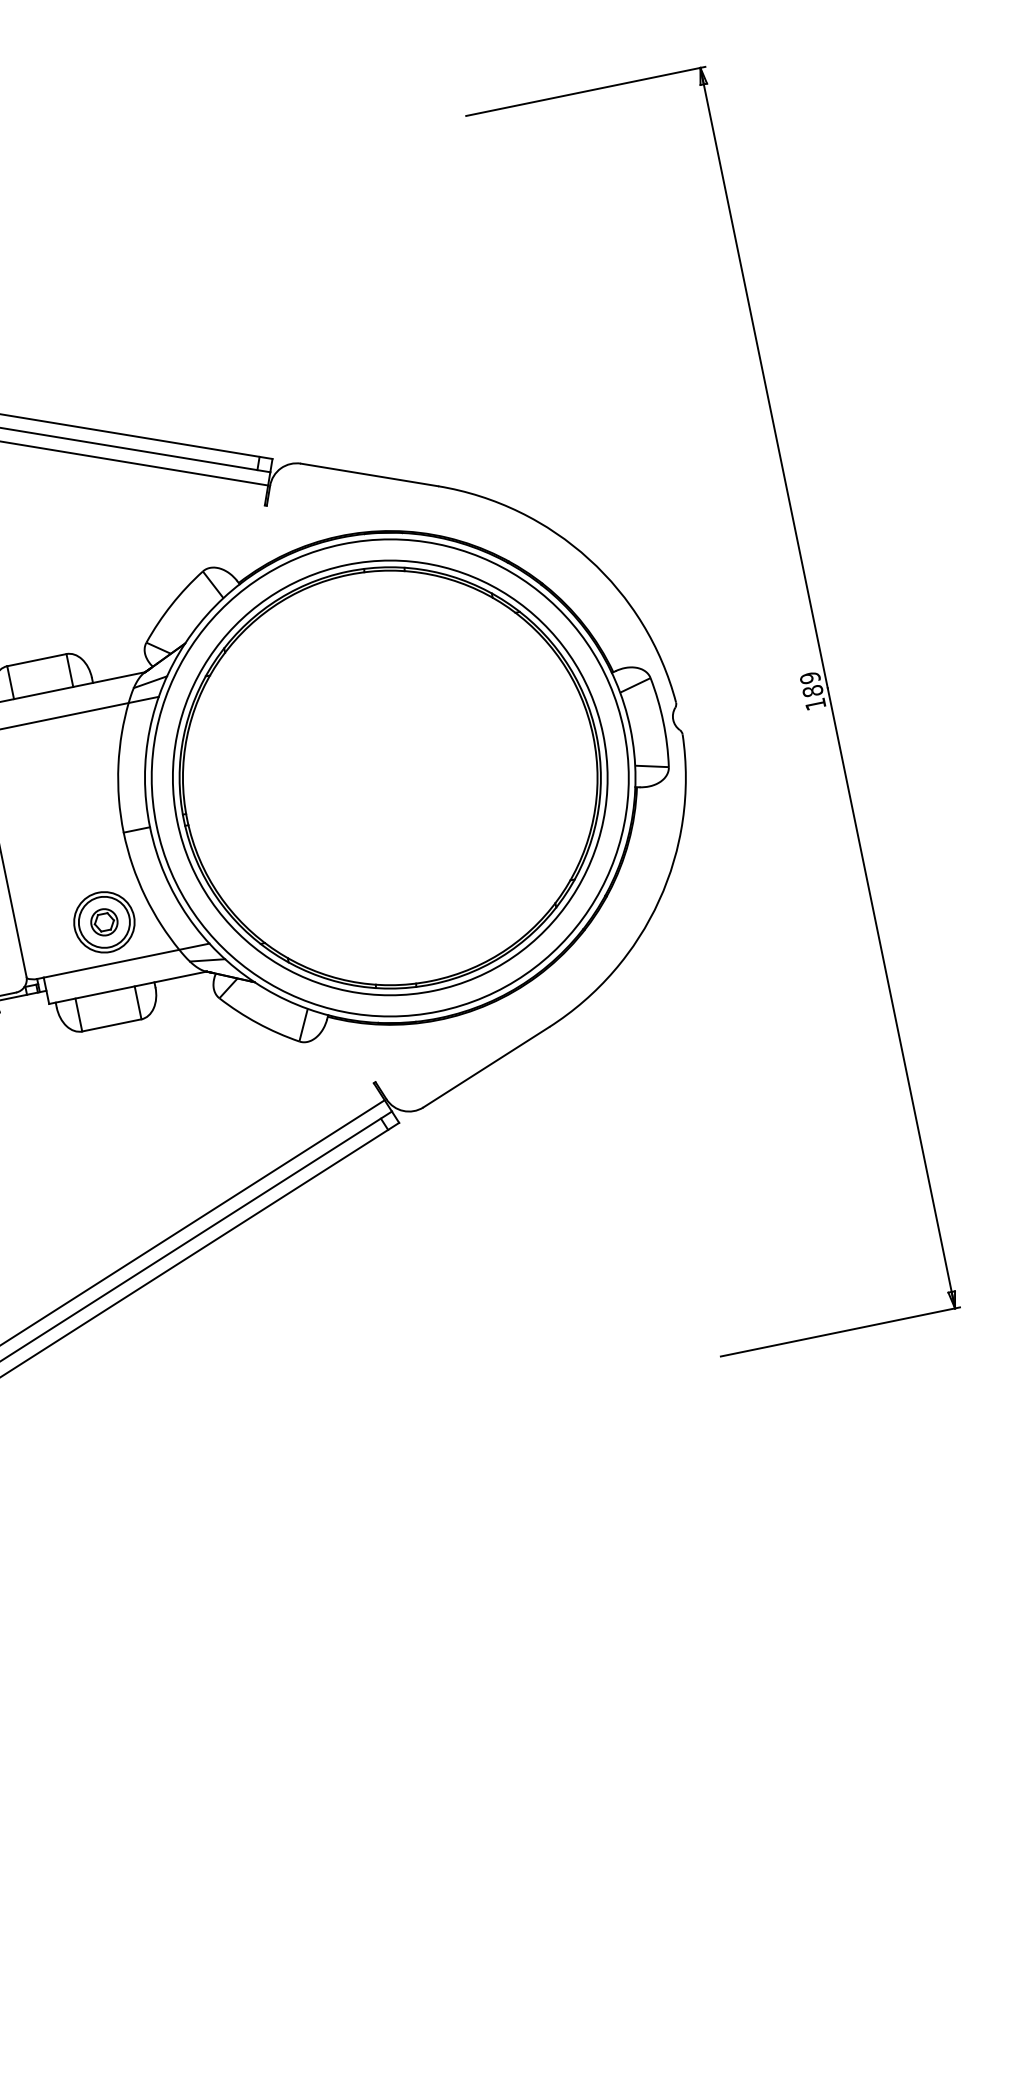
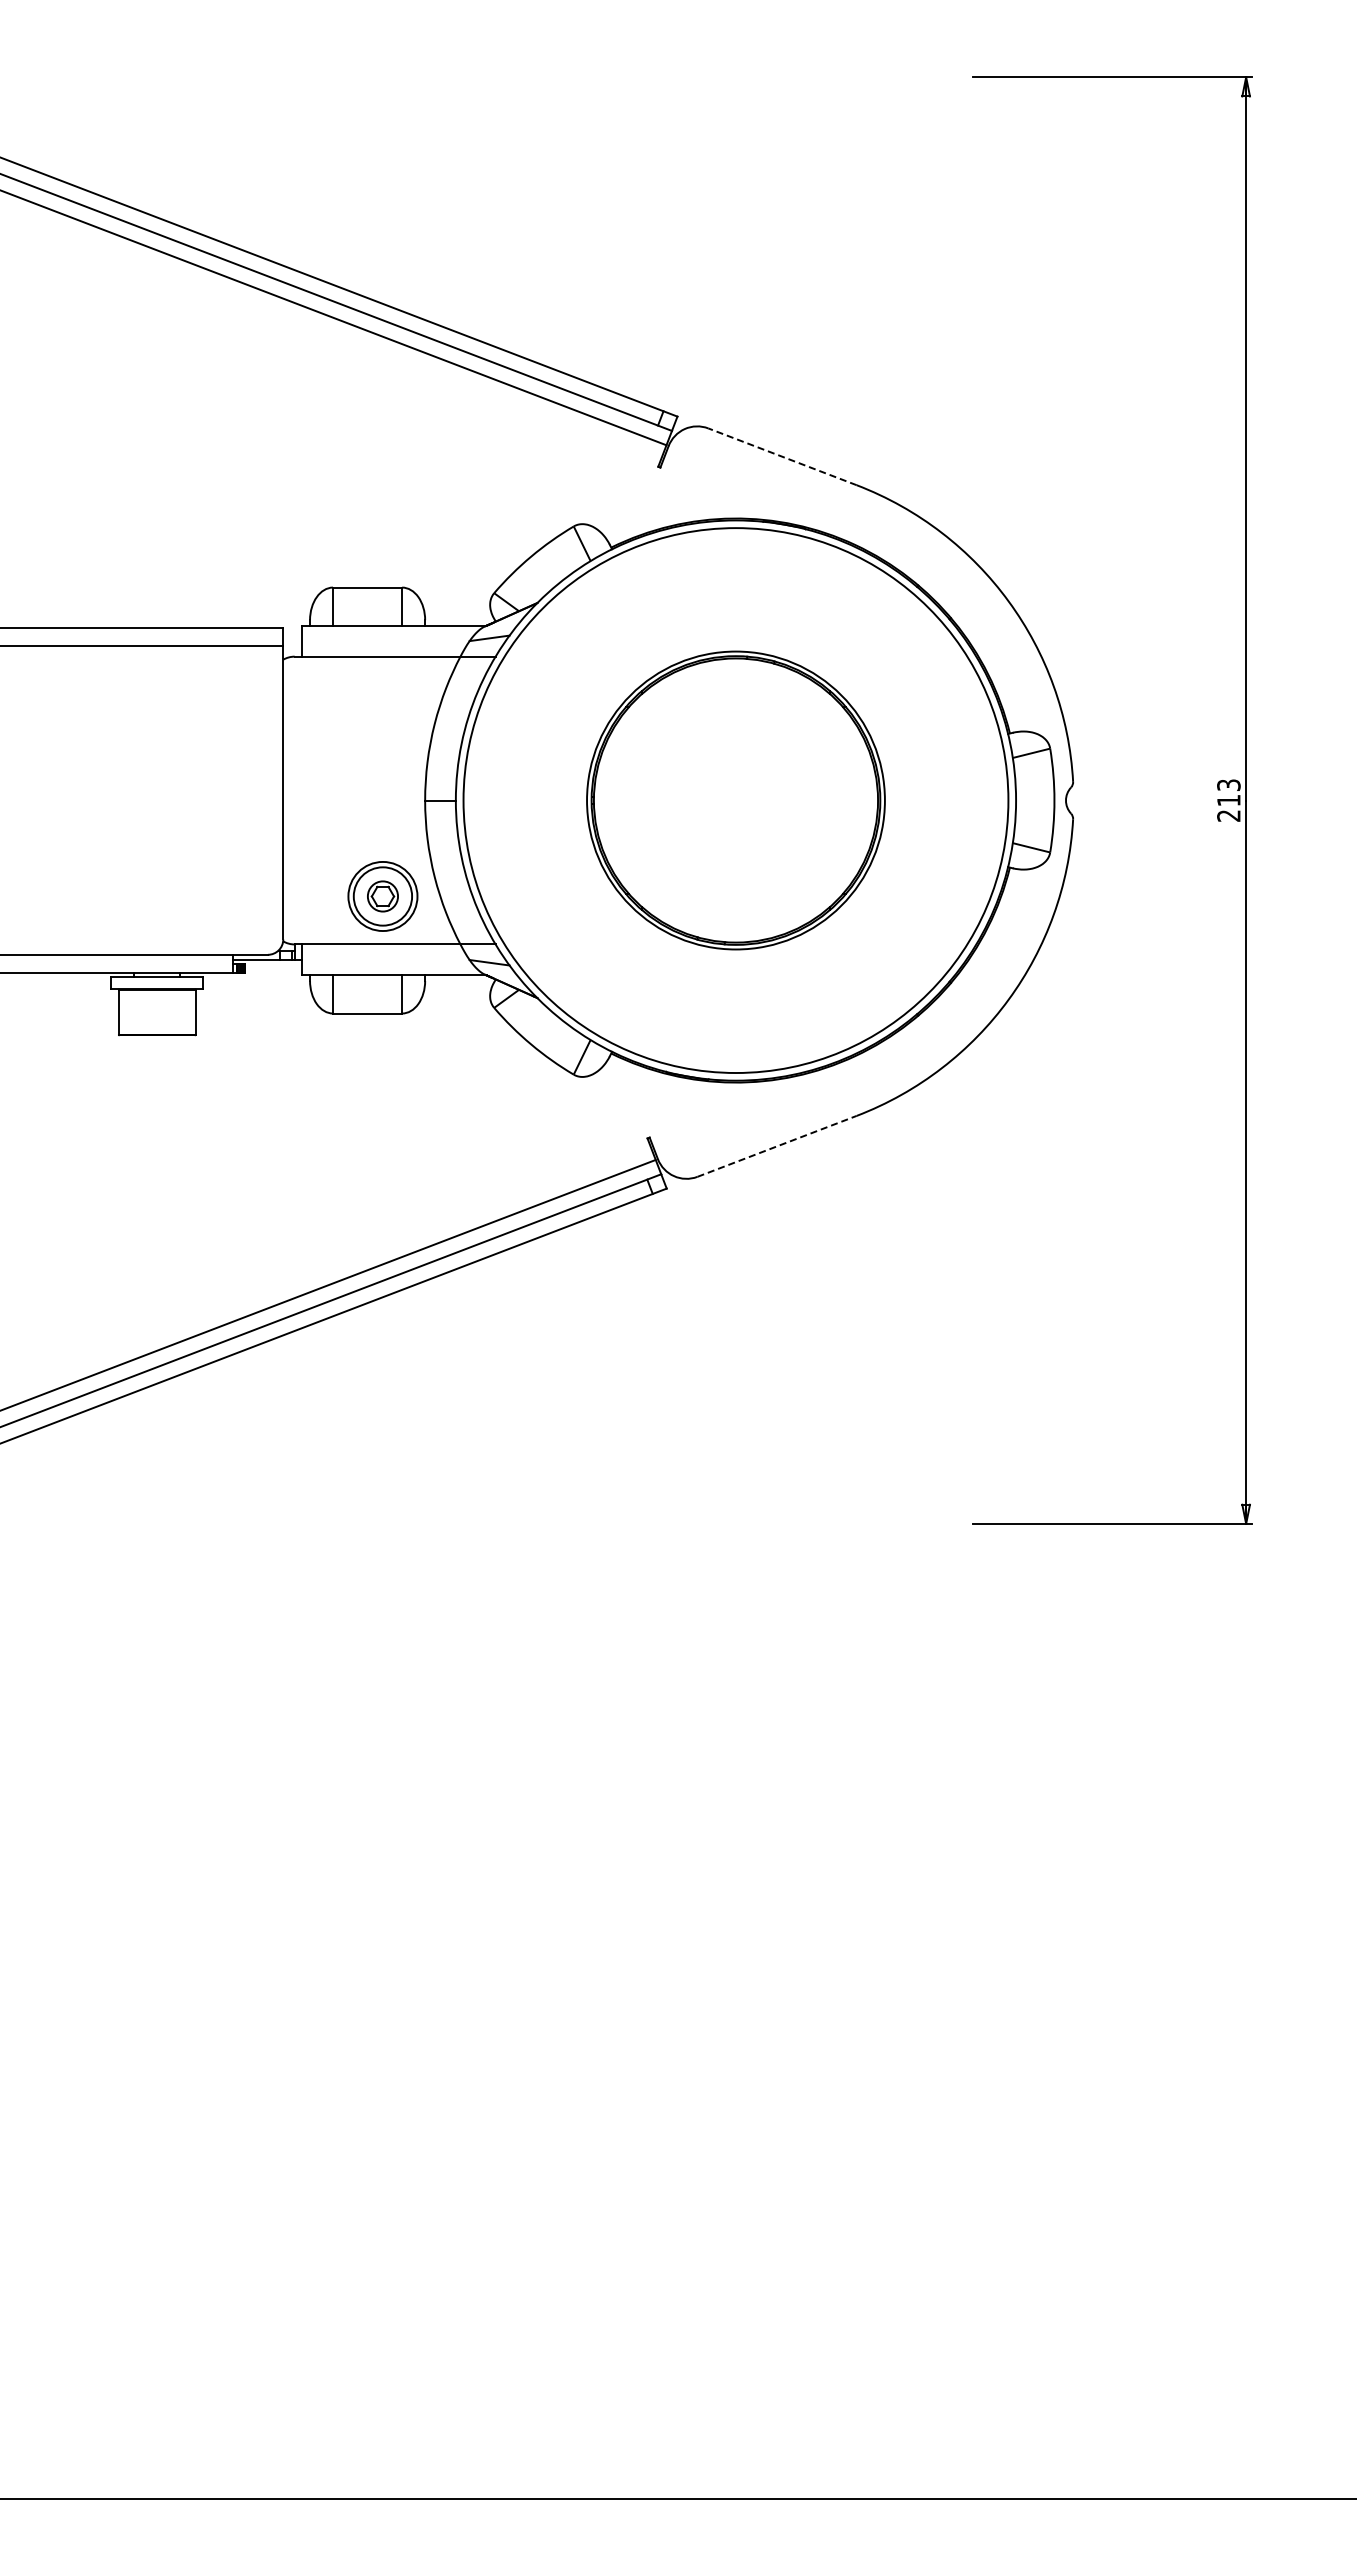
line: (369, 474) -> (782, 456), solid -> dashed
text: (812, 691) -> (1228, 800), 189 -> 213
part: (389, 777) -> (735, 800), size x0.6
line: (486, 1067) -> (777, 1146), solid -> dashed

